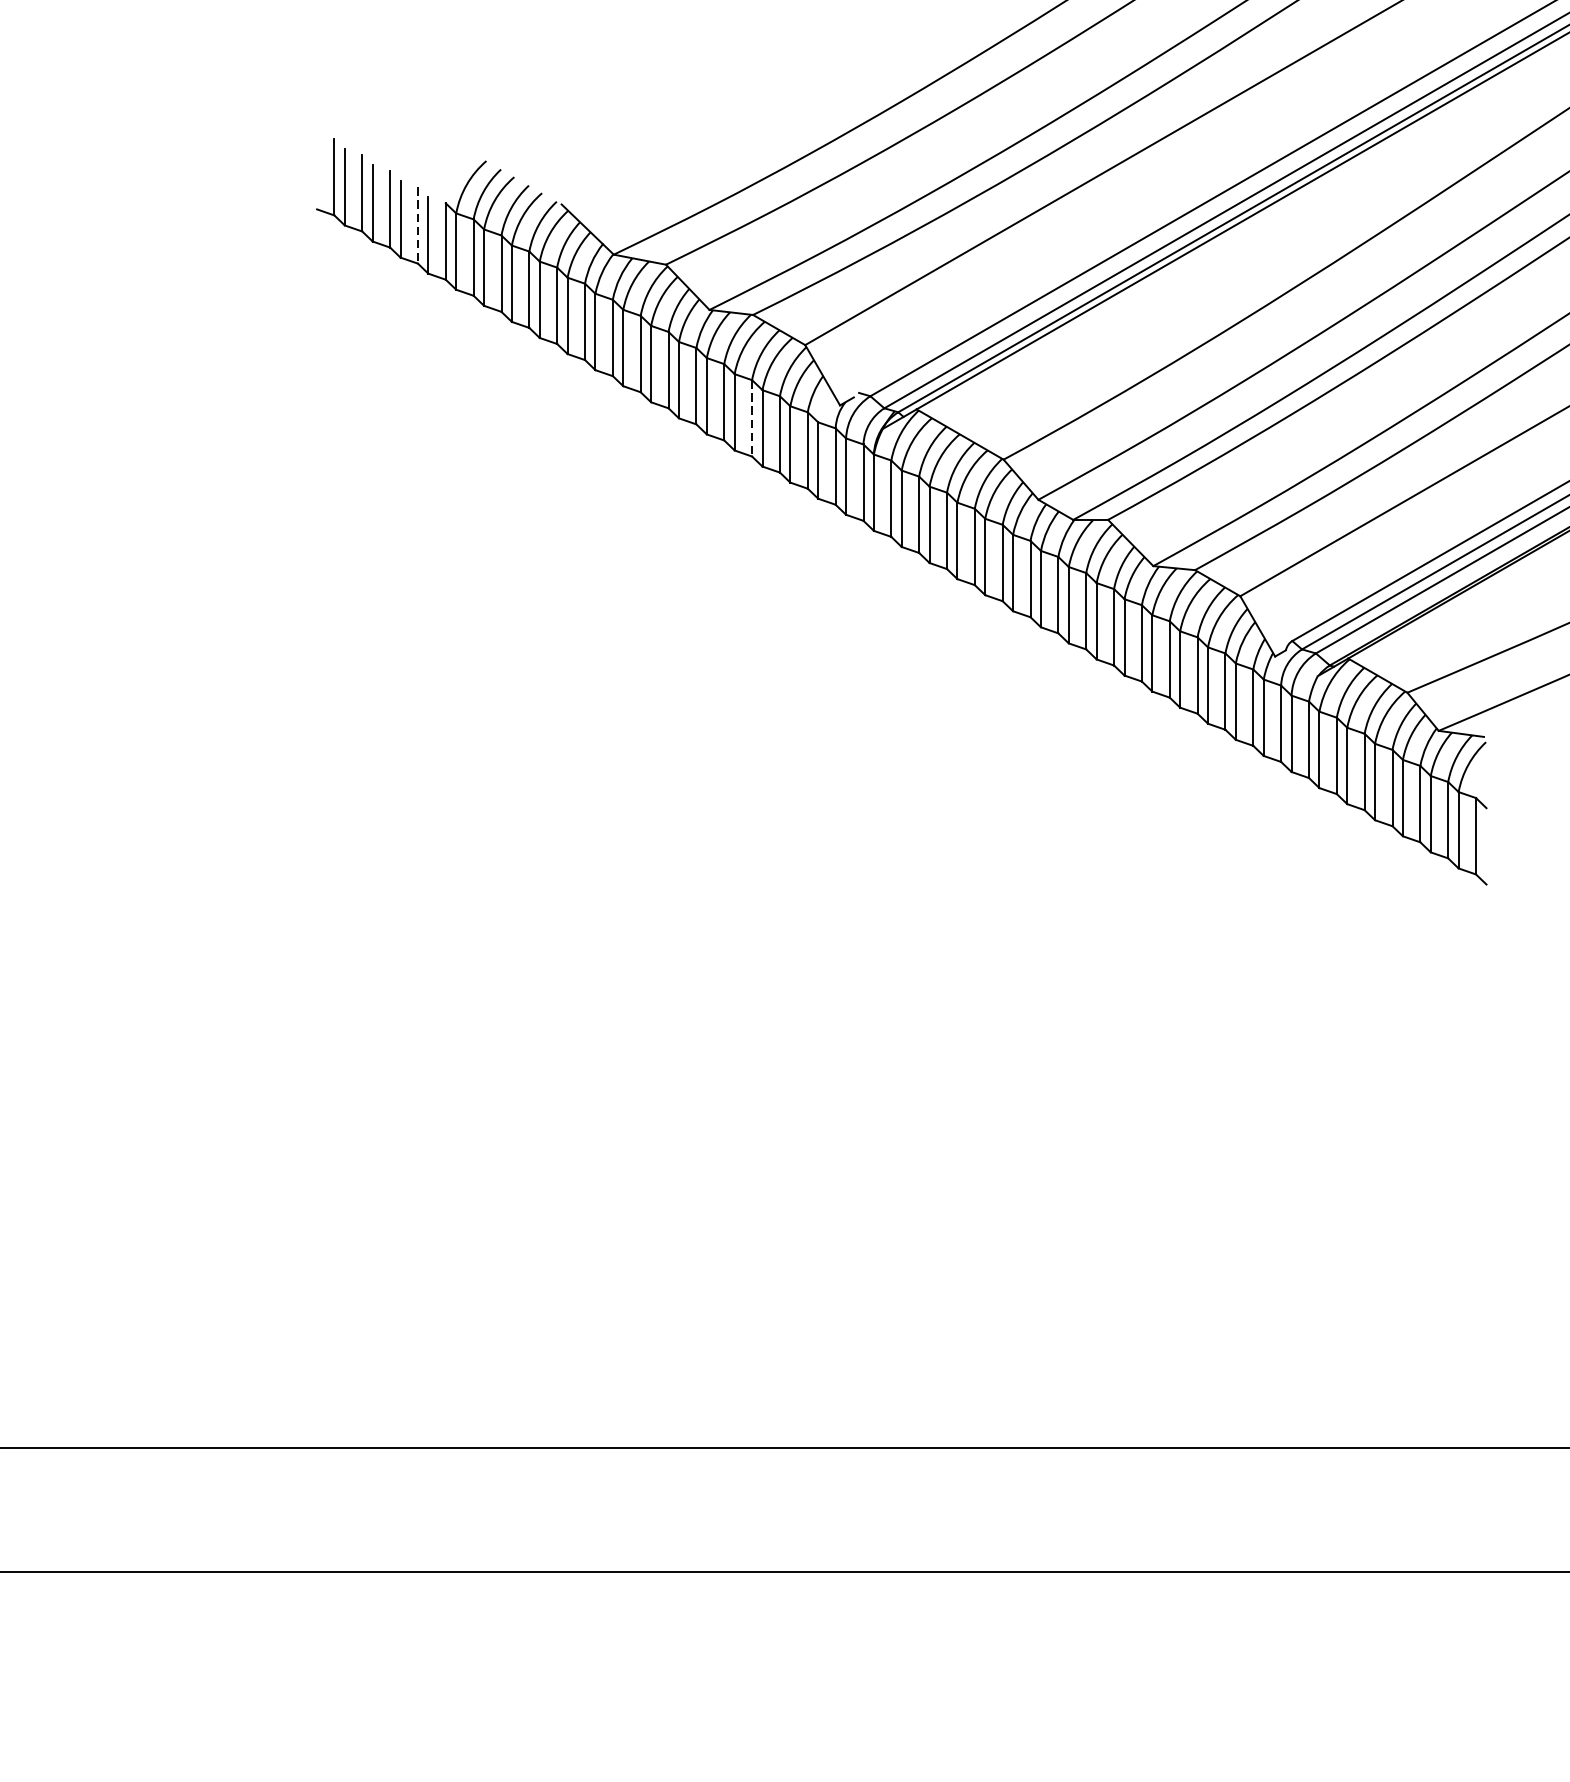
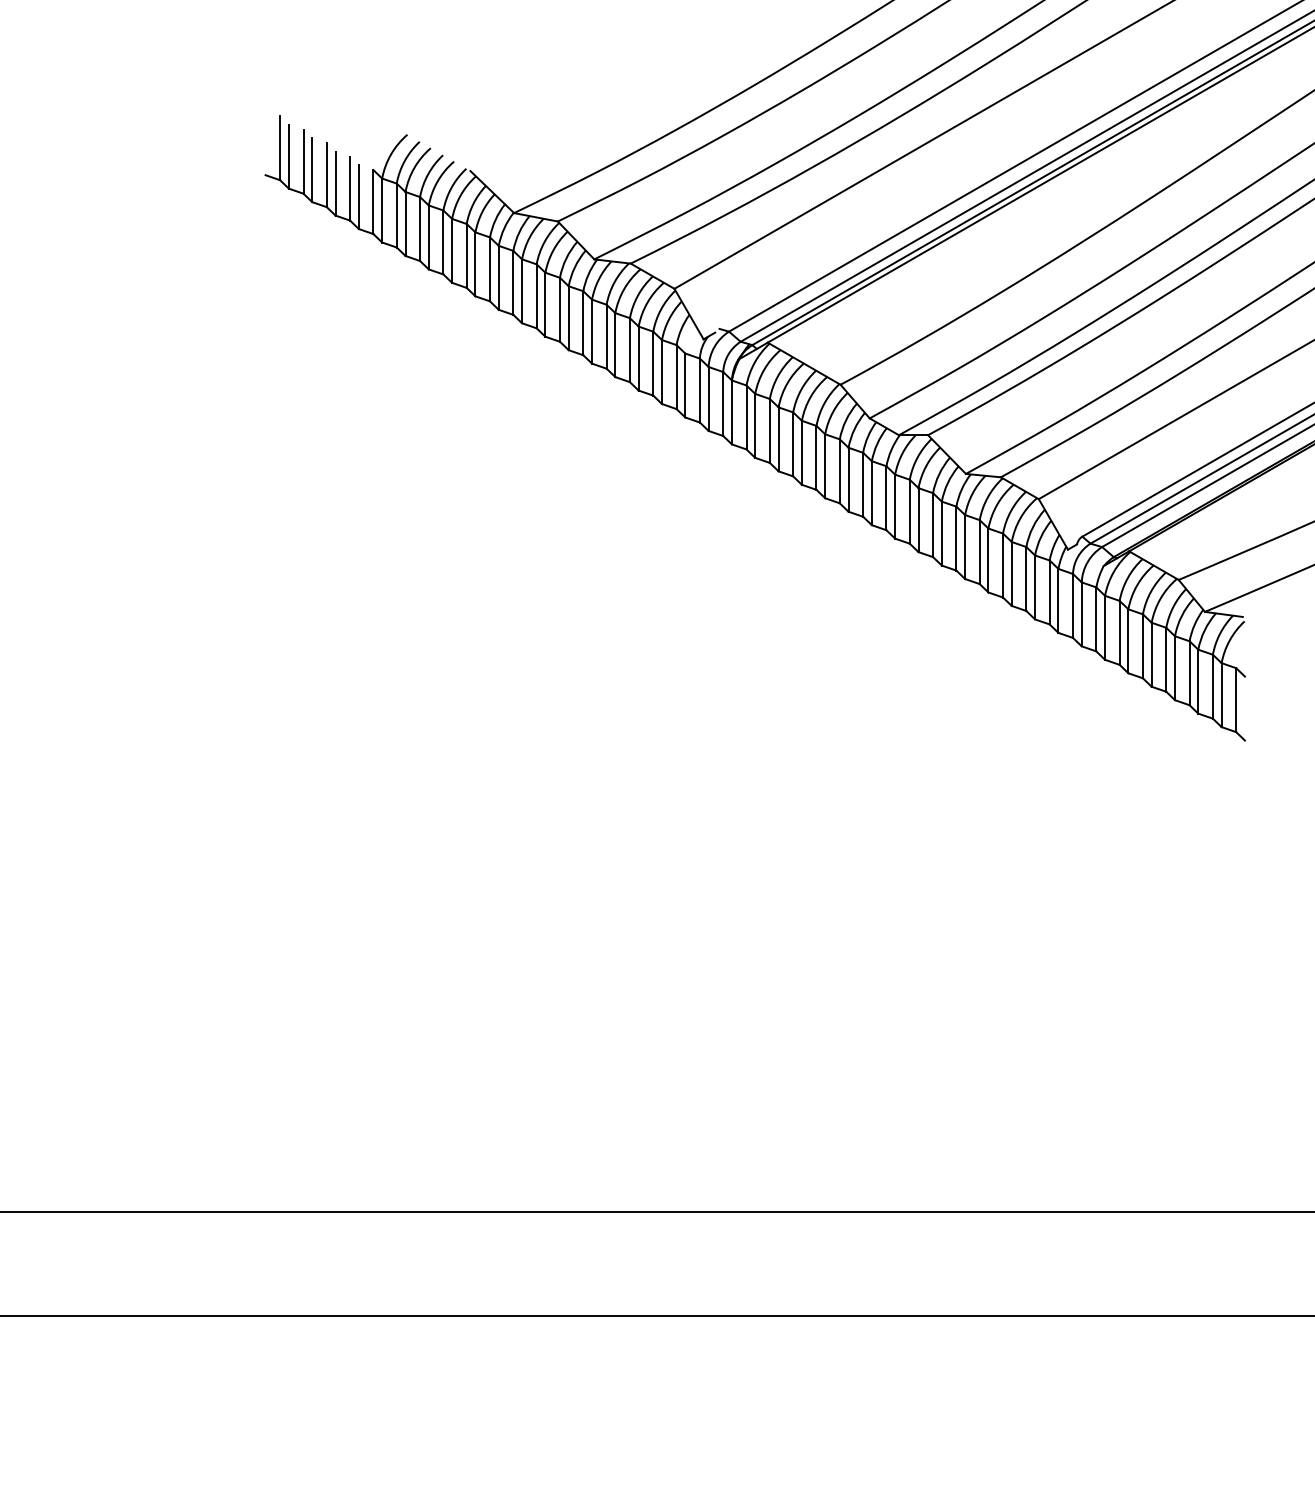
line: (418, 225) -> (350, 188), dashed -> solid
line: (751, 418) -> (629, 350), dashed -> solid

